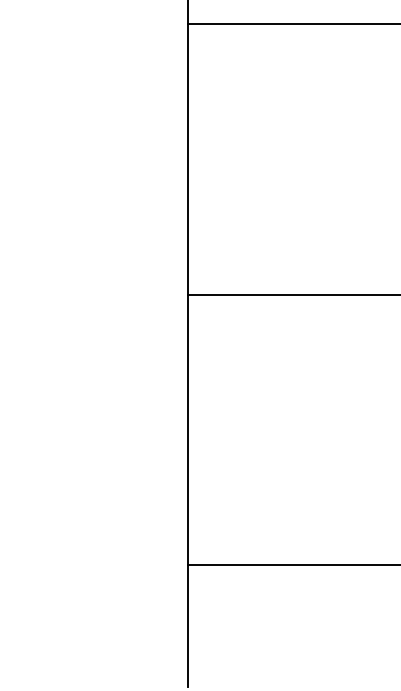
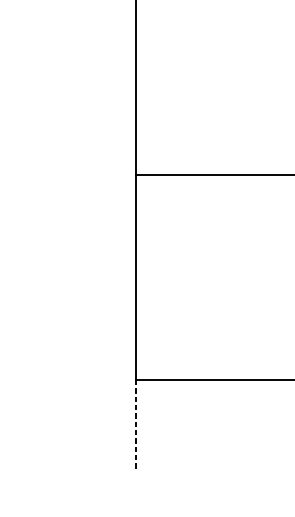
line: (187, 625) -> (135, 425), solid -> dashed

